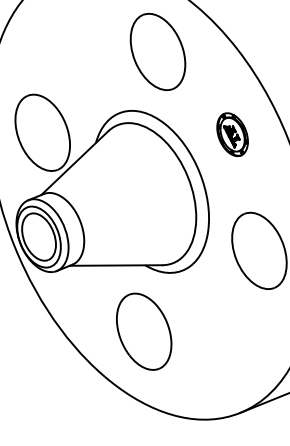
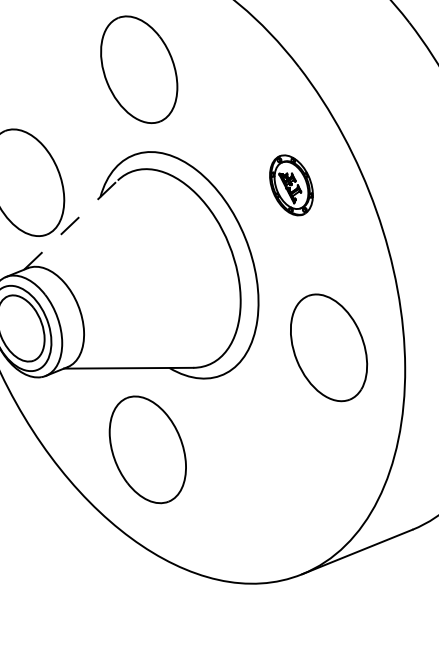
part: (158, 51) -> (139, 69), moved
line: (74, 163) -> (70, 225), solid -> dashed
part: (143, 331) -> (147, 449), moved

